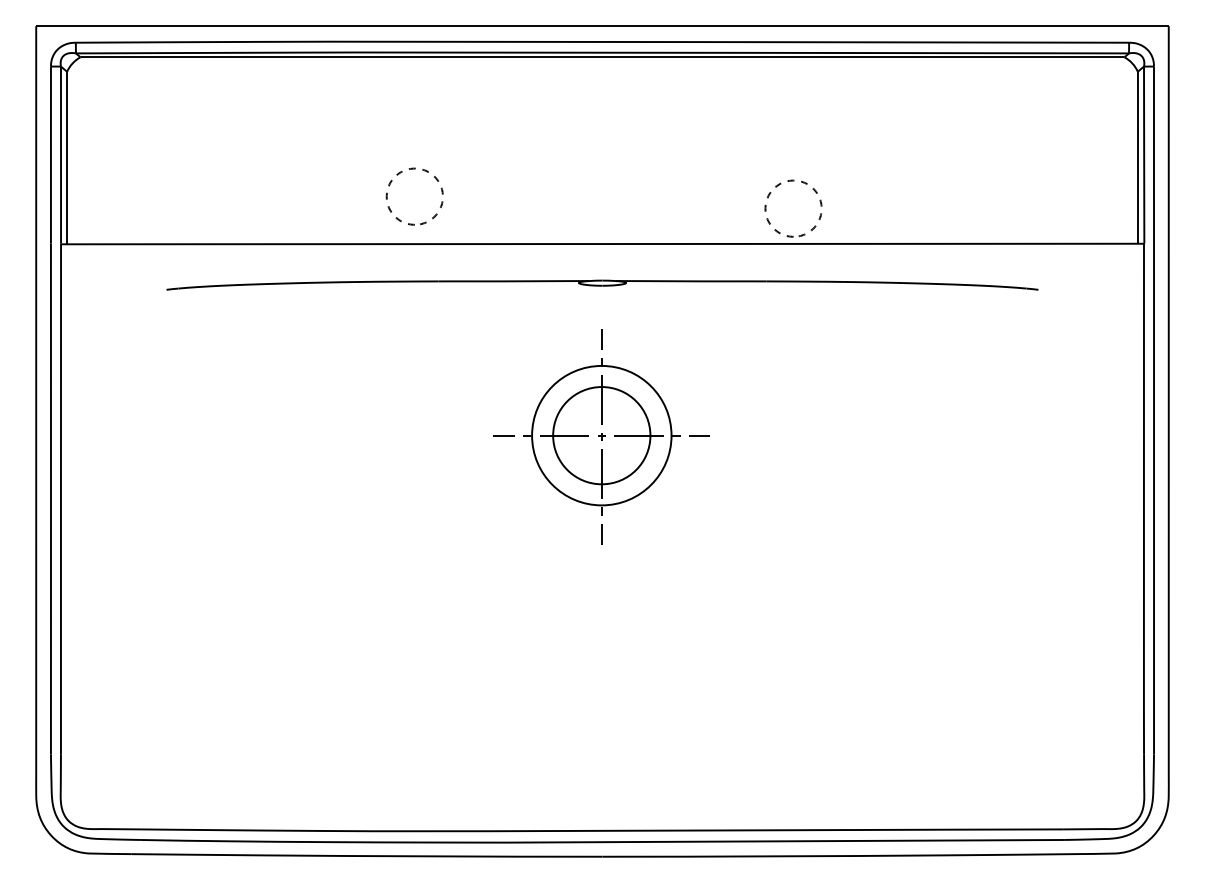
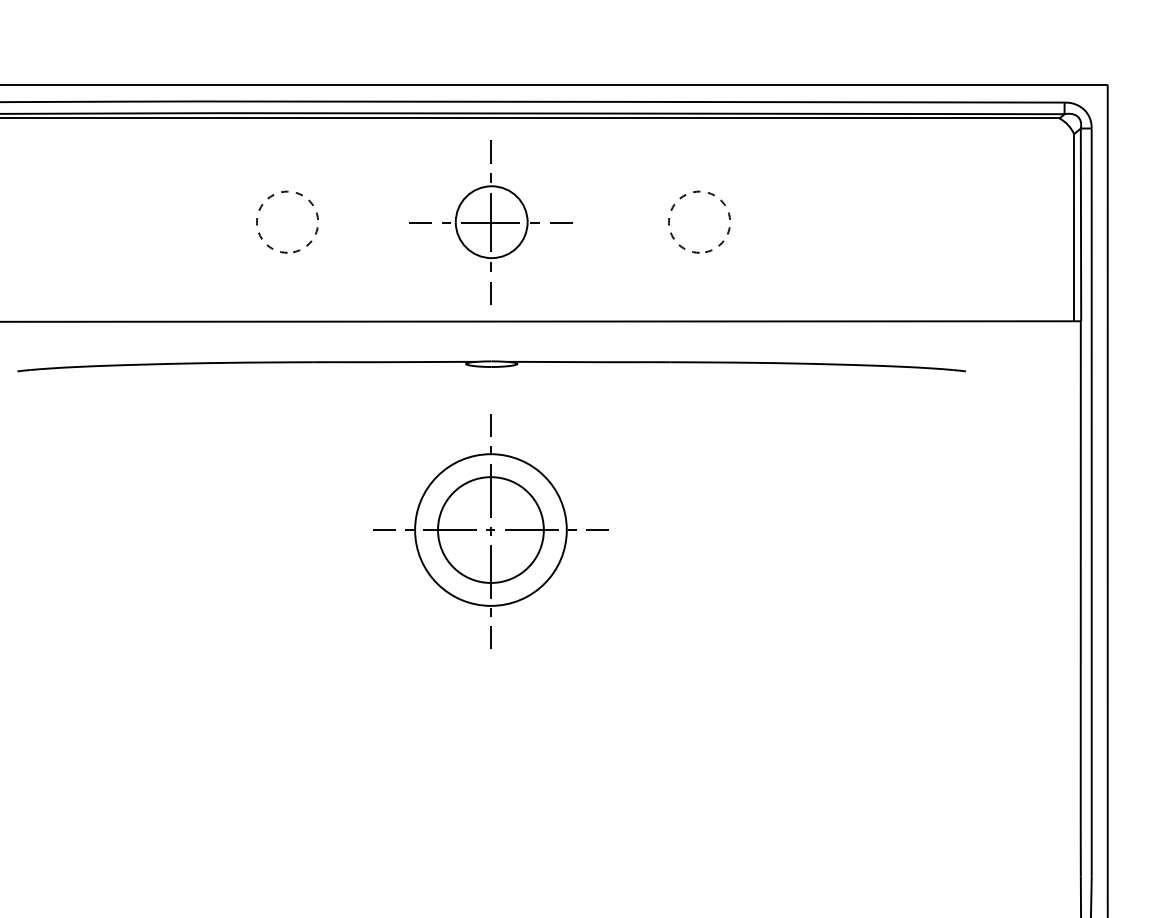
part: (601, 153) -> (490, 223), added
part: (390, 185) -> (261, 210), moved
part: (778, 186) -> (683, 198), moved

